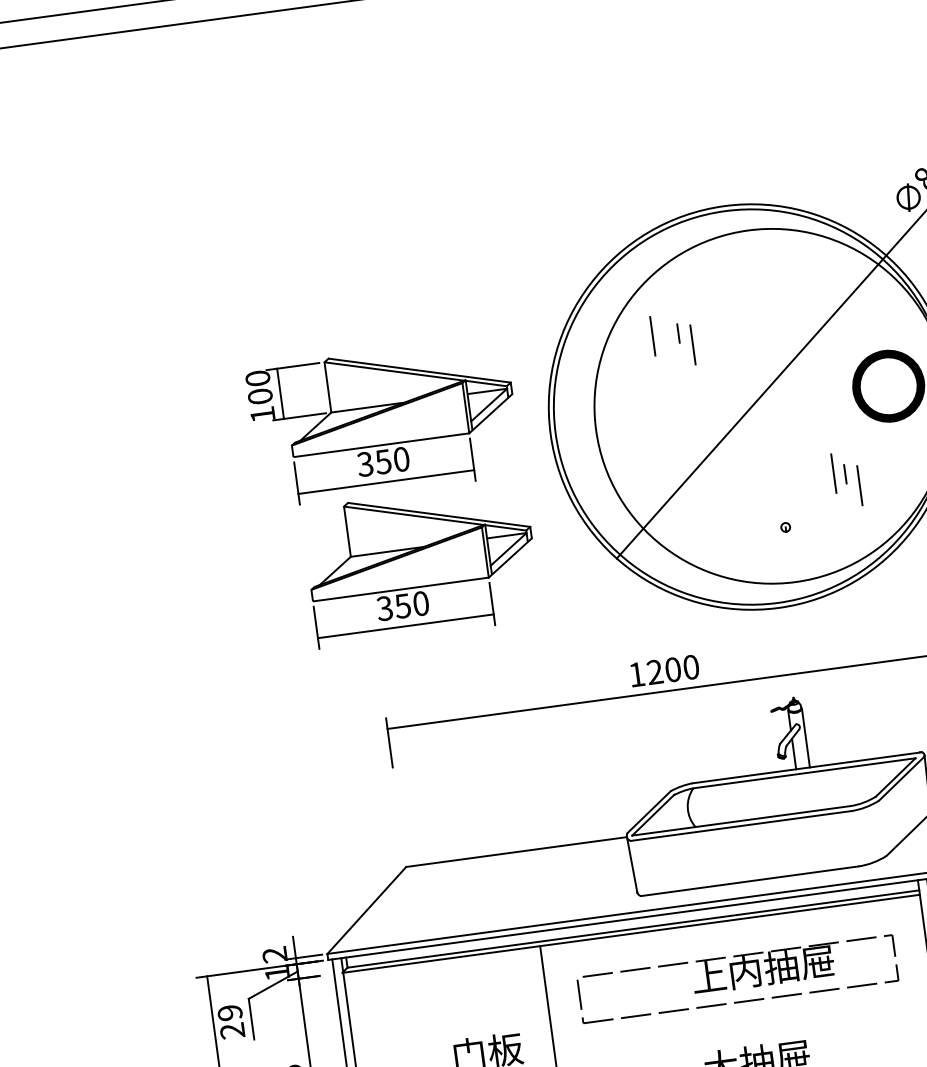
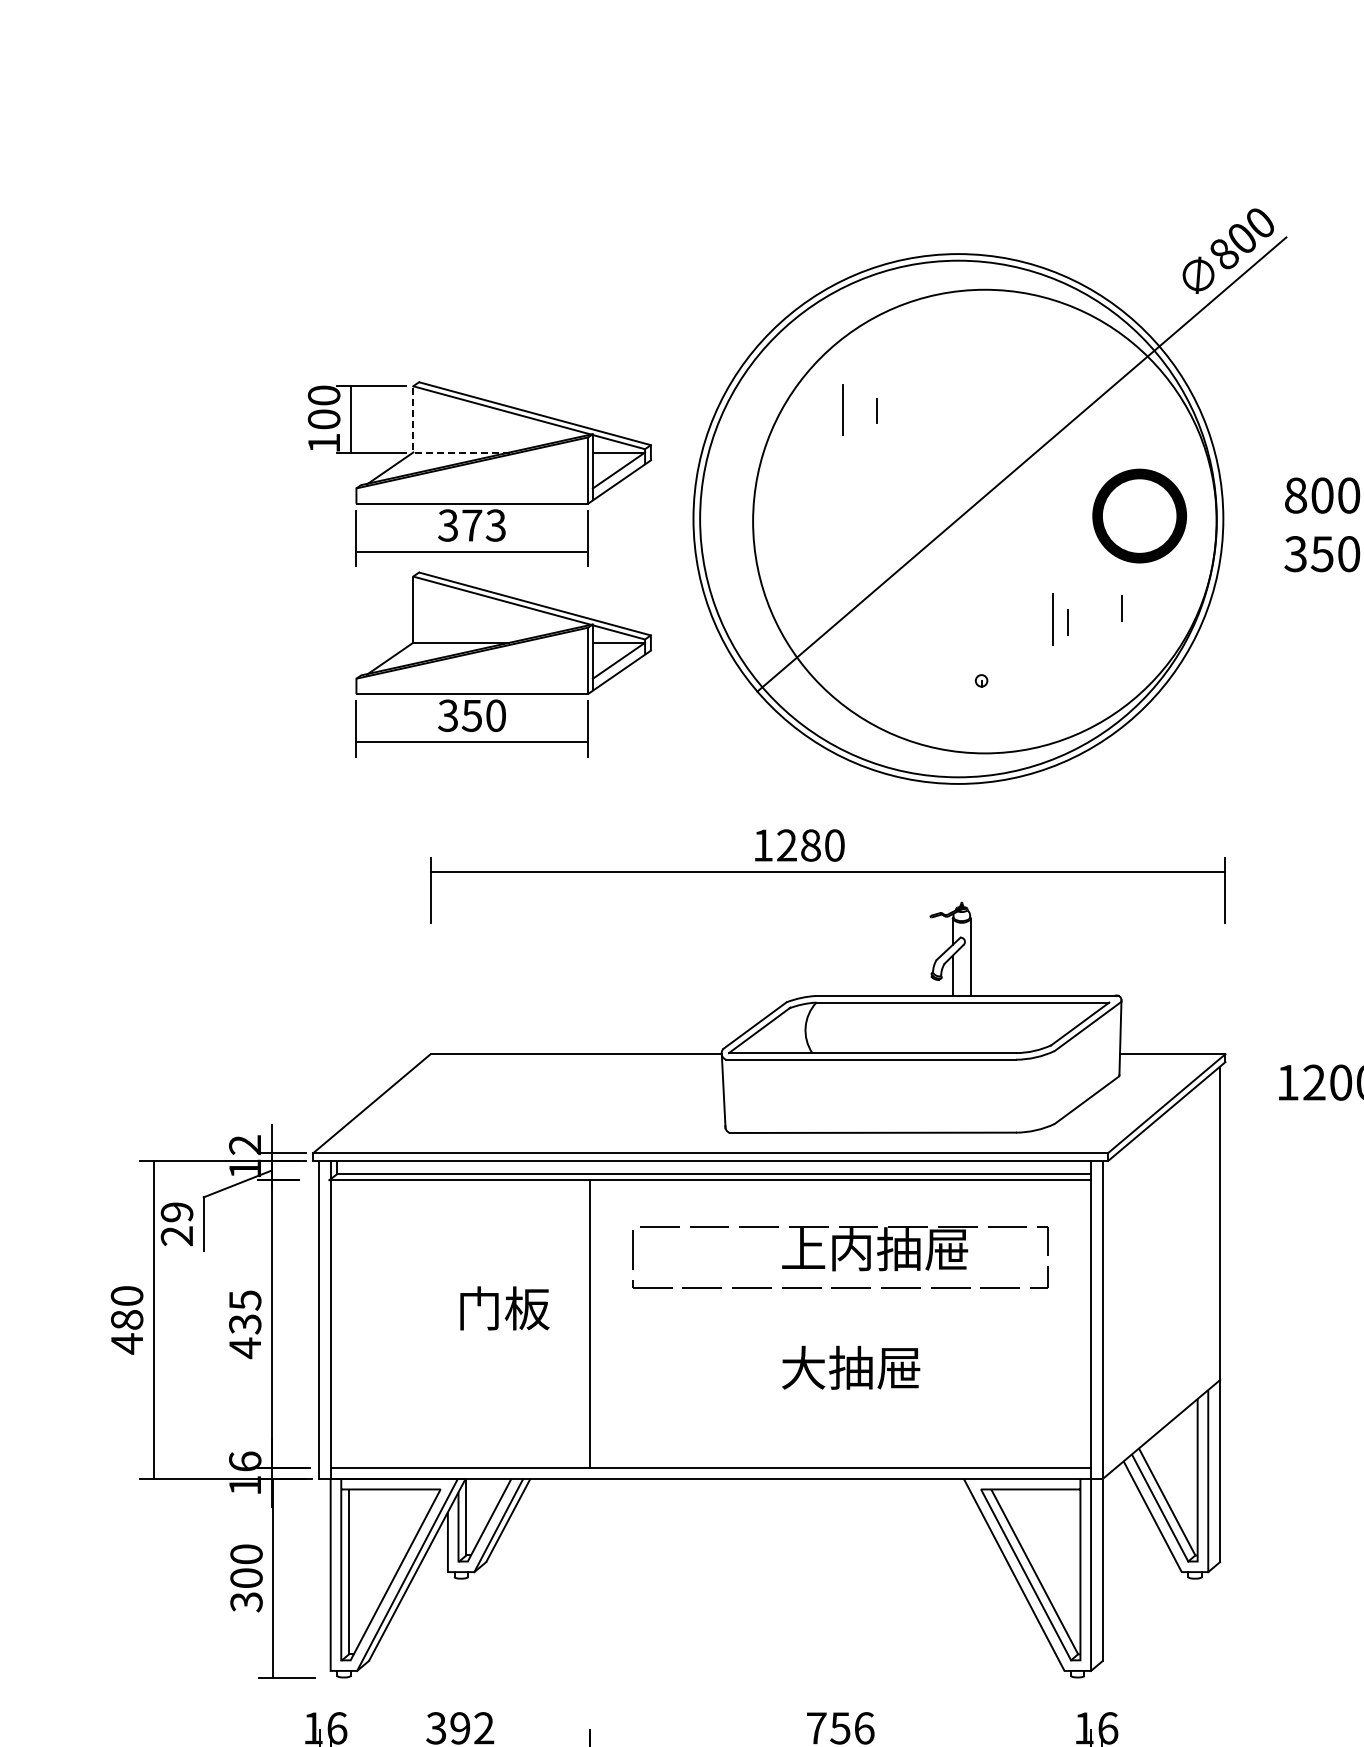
line: (693, 345) -> (893, 428), removed
line: (342, 411) -> (427, 452), solid -> dashed
line: (884, 458) -> (1121, 608), added
text: (392, 460) -> (483, 525), 350 -> 373
line: (859, 485) -> (1084, 639), removed
text: (672, 669) -> (810, 845), 1200 -> 1280

